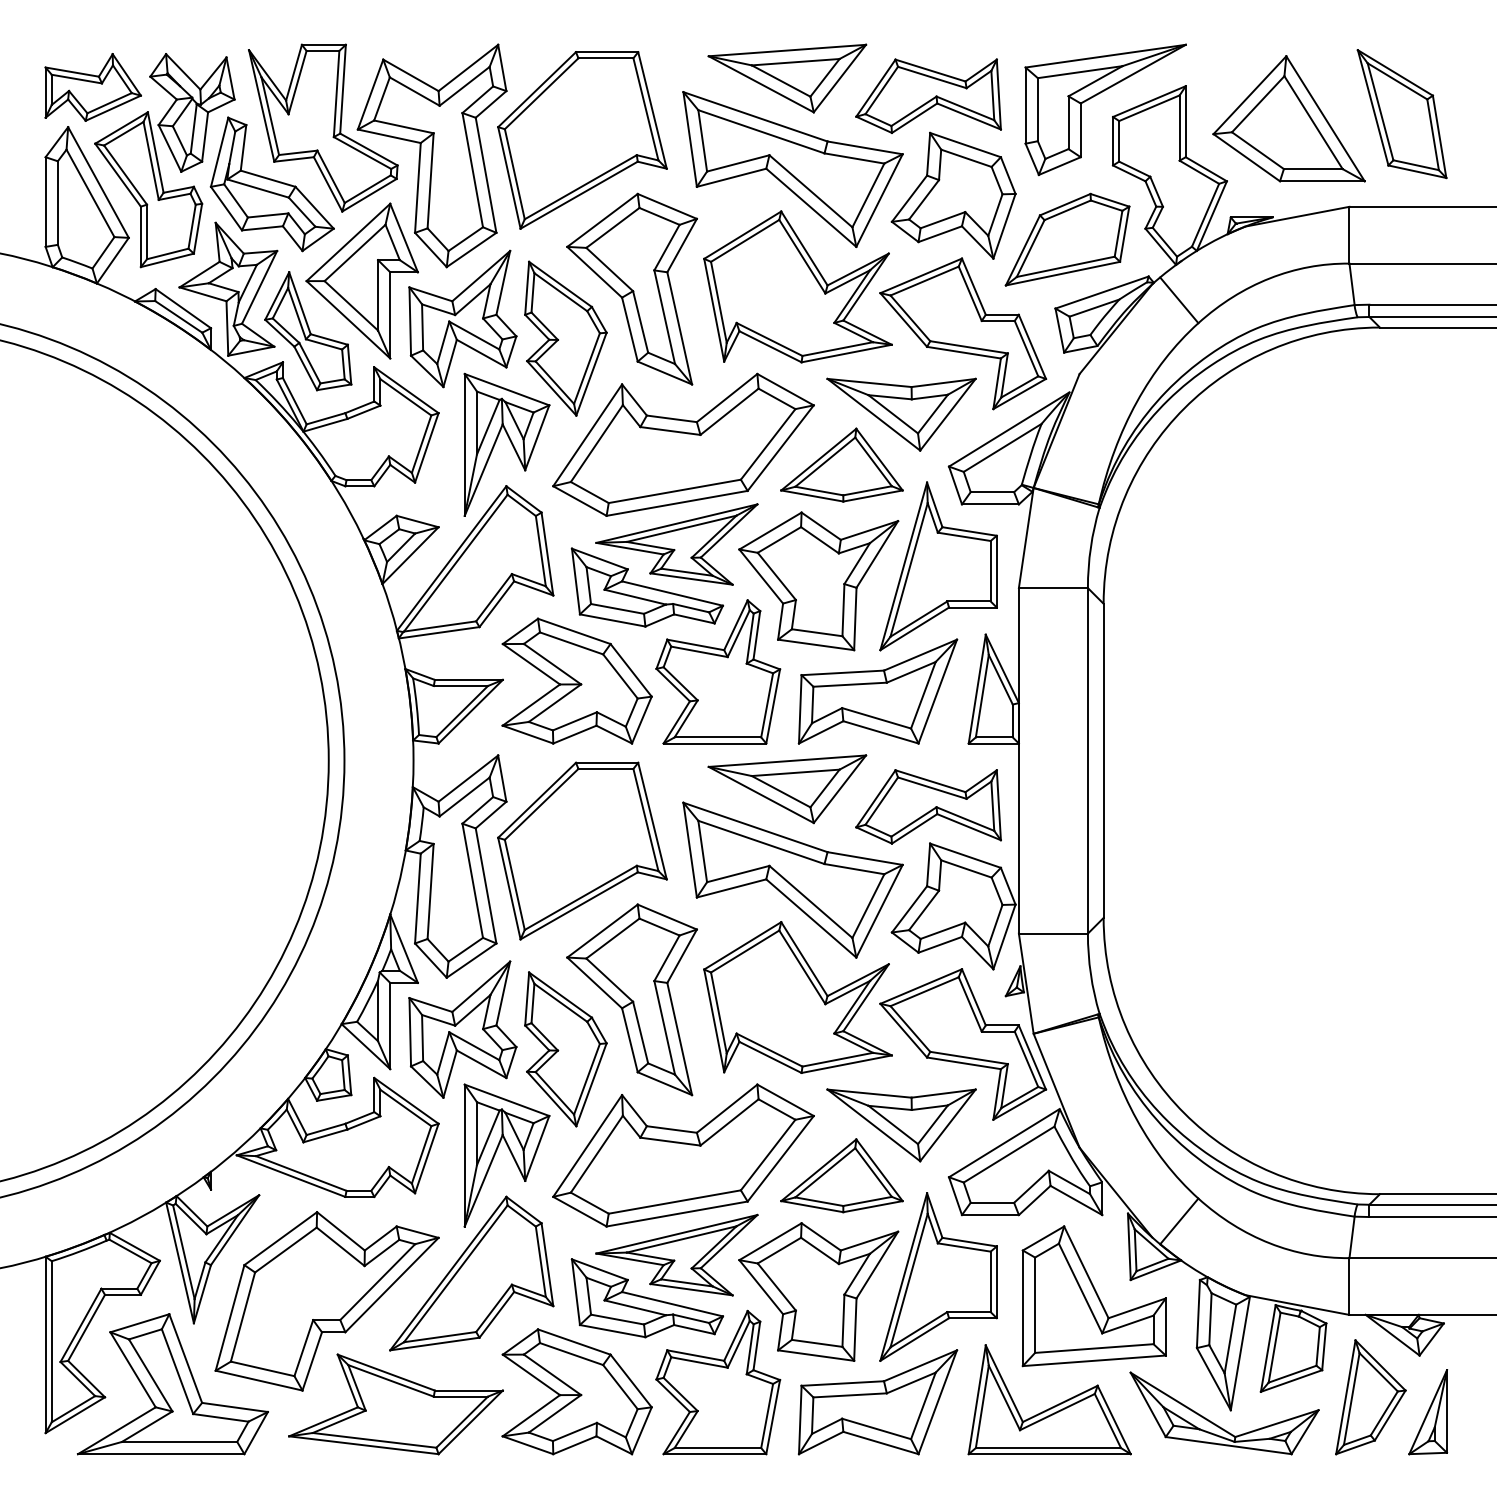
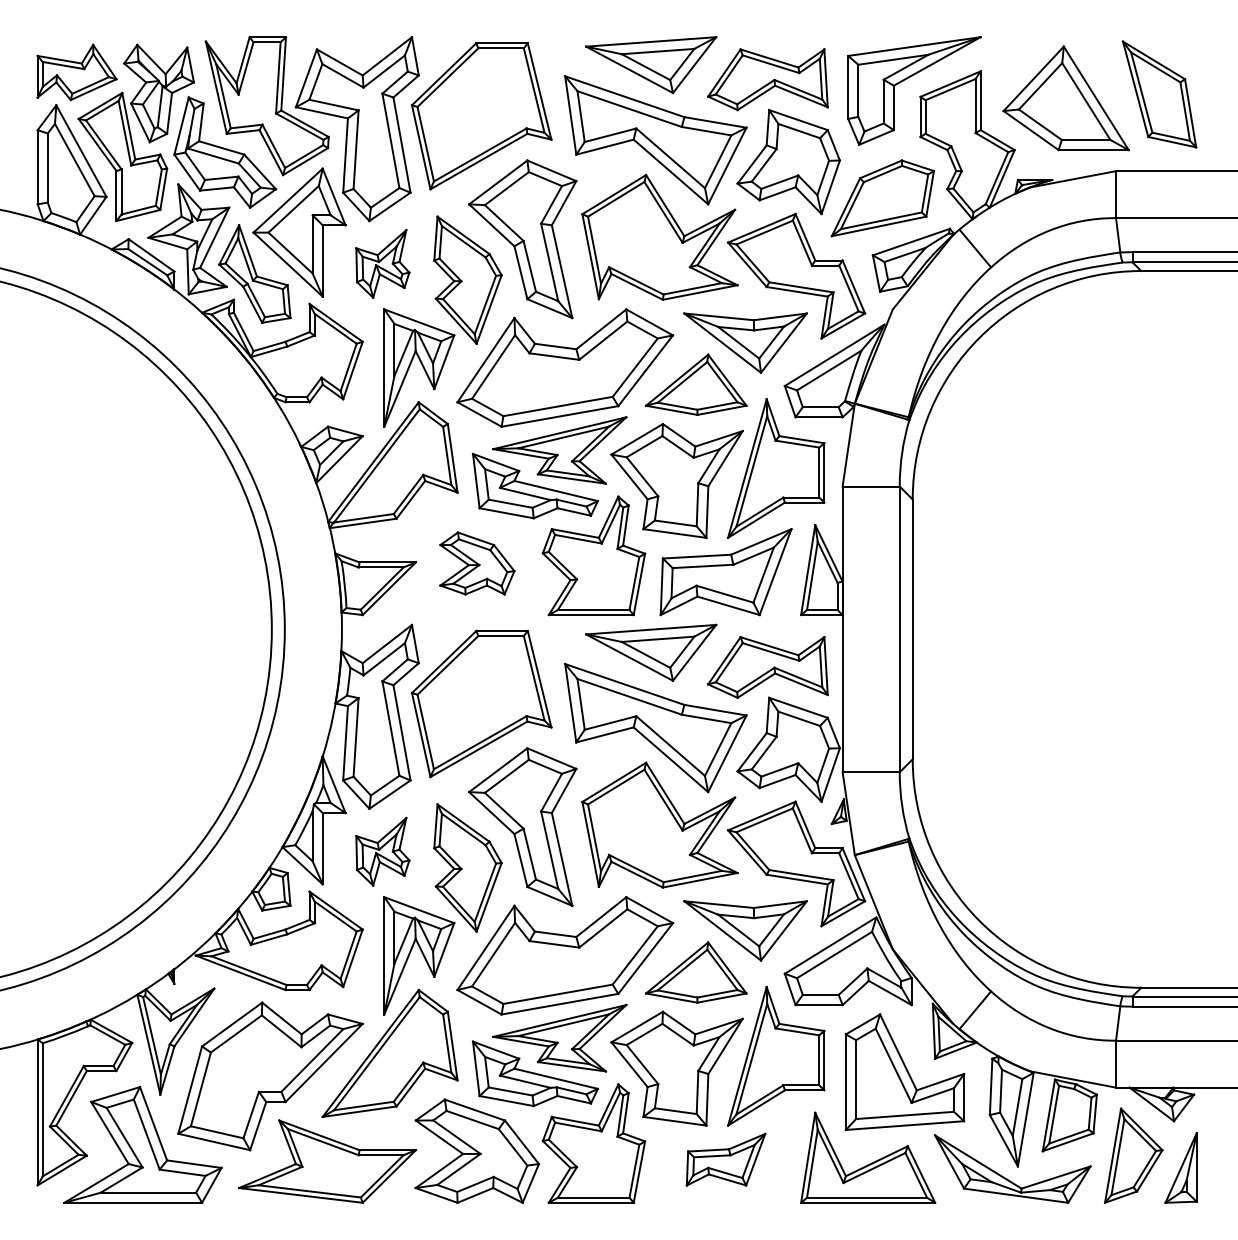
part: (462, 318) -> (382, 263), size x0.6
part: (577, 681) -> (477, 563), size x0.6
part: (462, 1029) -> (382, 851), size x0.6
part: (877, 1401) -> (725, 1159), size x0.6

